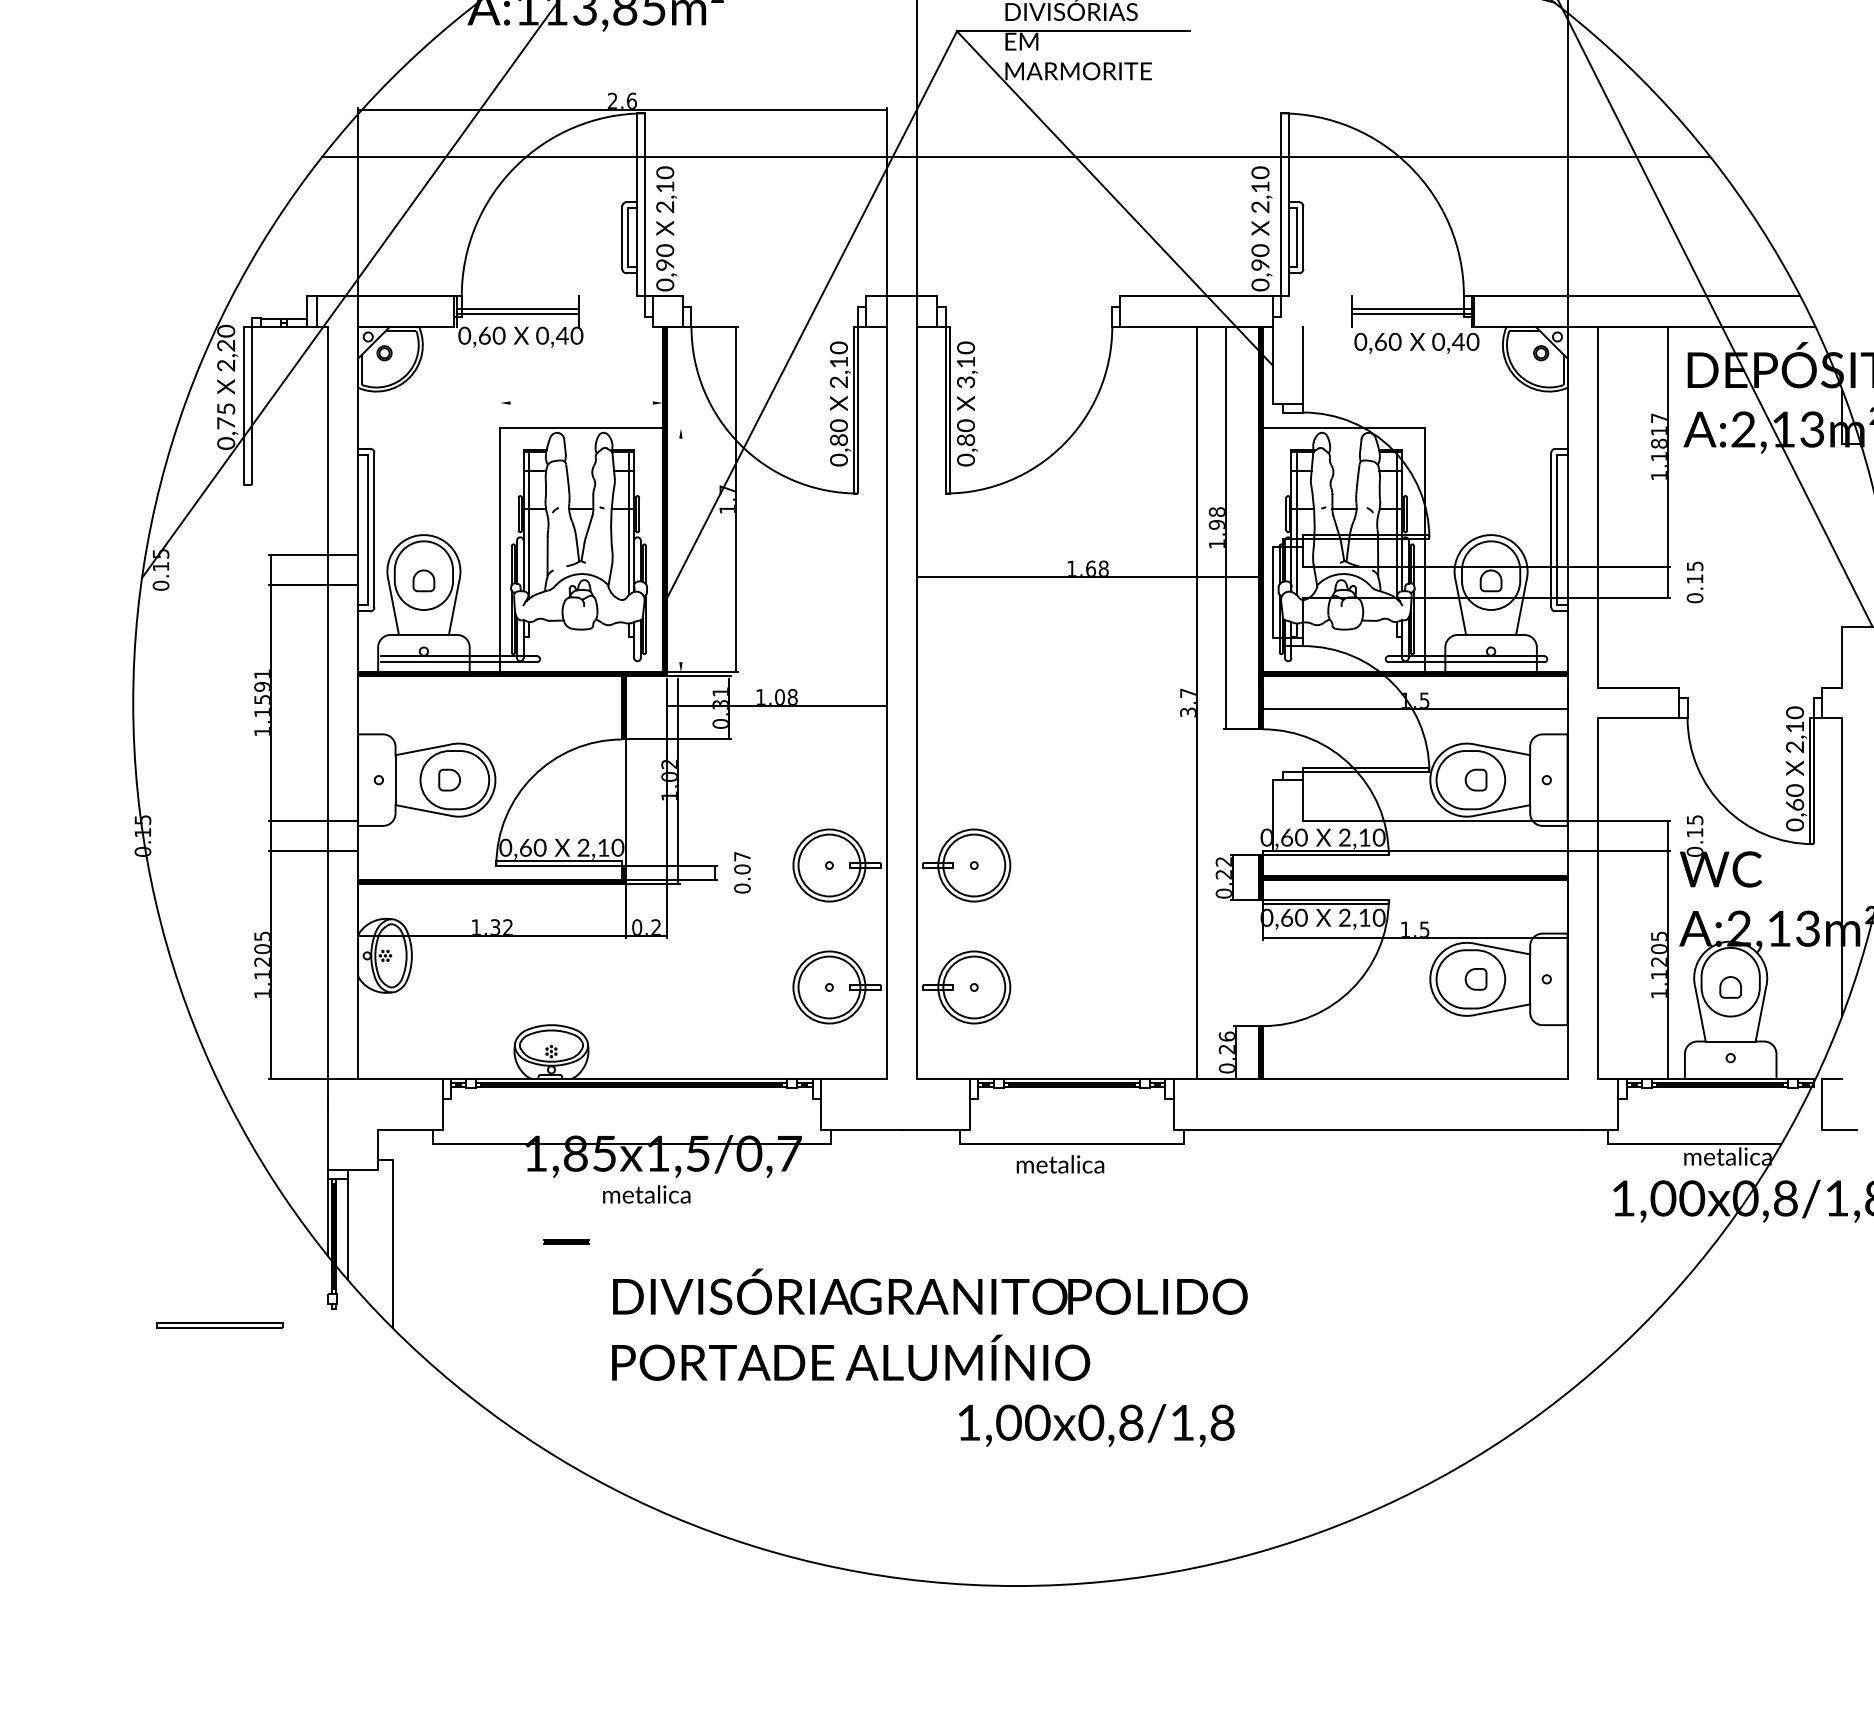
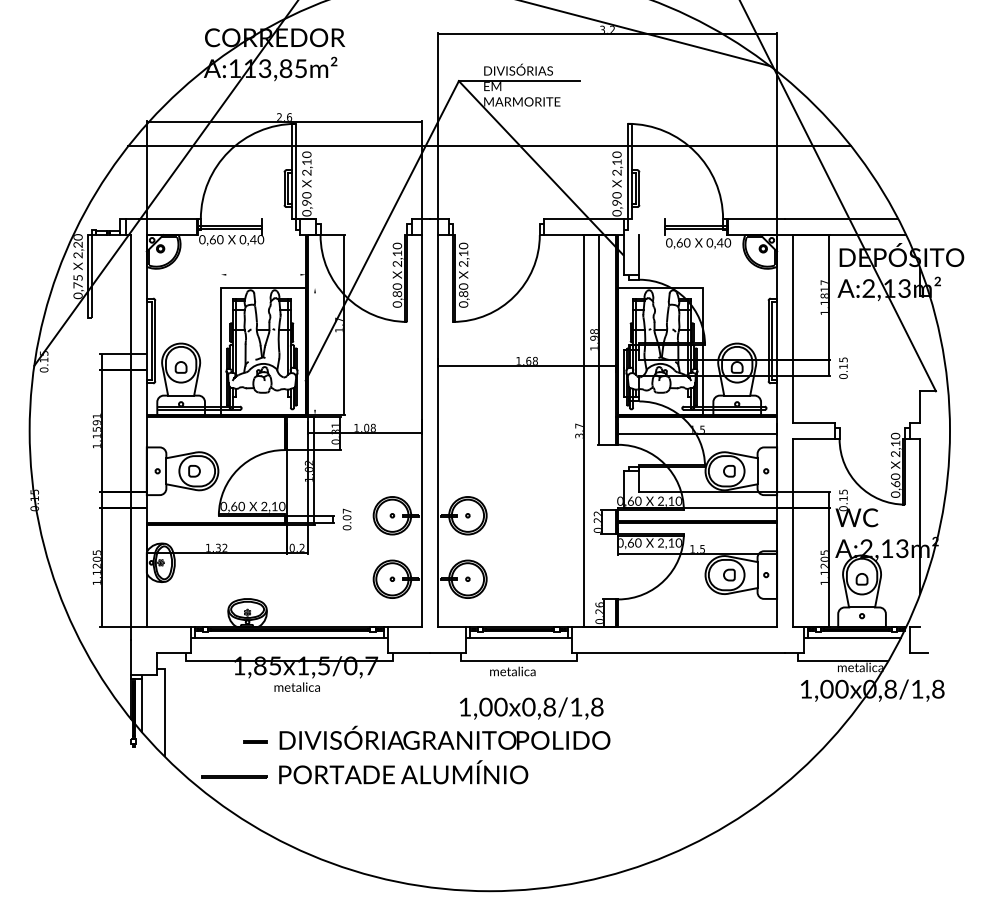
text: (969, 381) -> (465, 263), 3,10 -> 2,10
line: (631, 1099) -> (289, 637), added
line: (1071, 1099) -> (518, 637), added
line: (1716, 1099) -> (854, 637), added
line: (566, 1241) -> (255, 741), moved
line: (219, 1323) -> (234, 776), moved
text: (1096, 1425) -> (531, 708), moved

